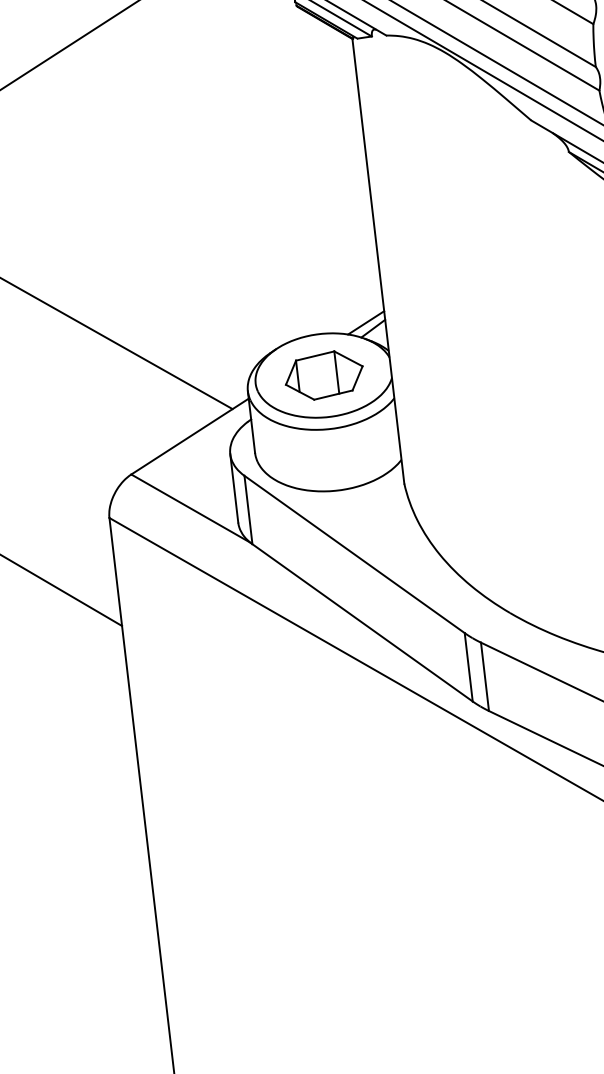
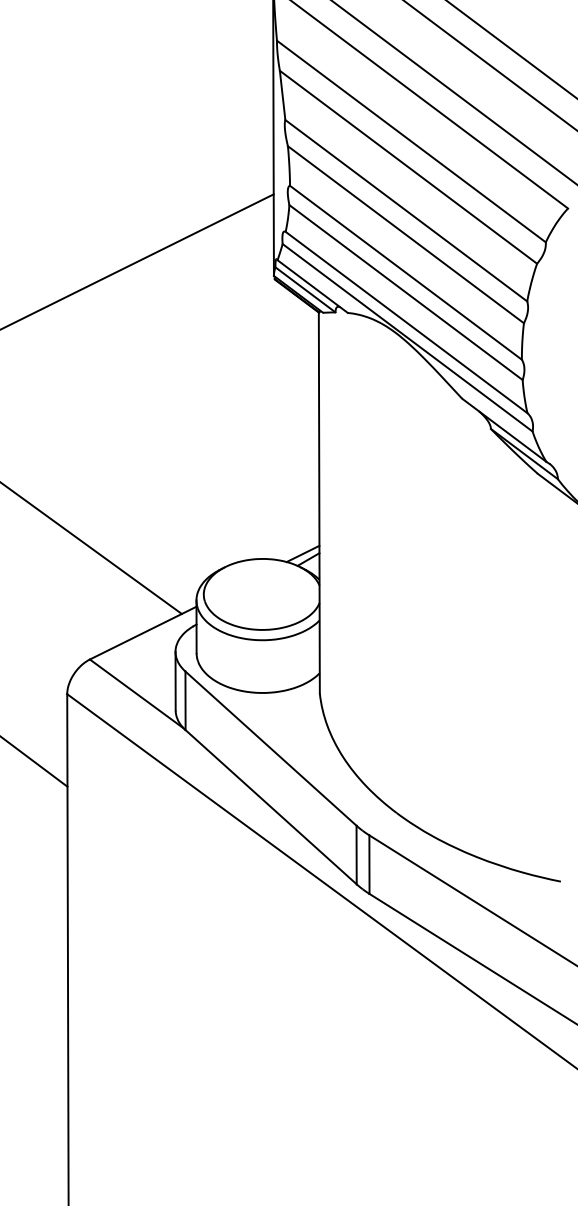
part: (324, 375) -> (262, 594), removed

